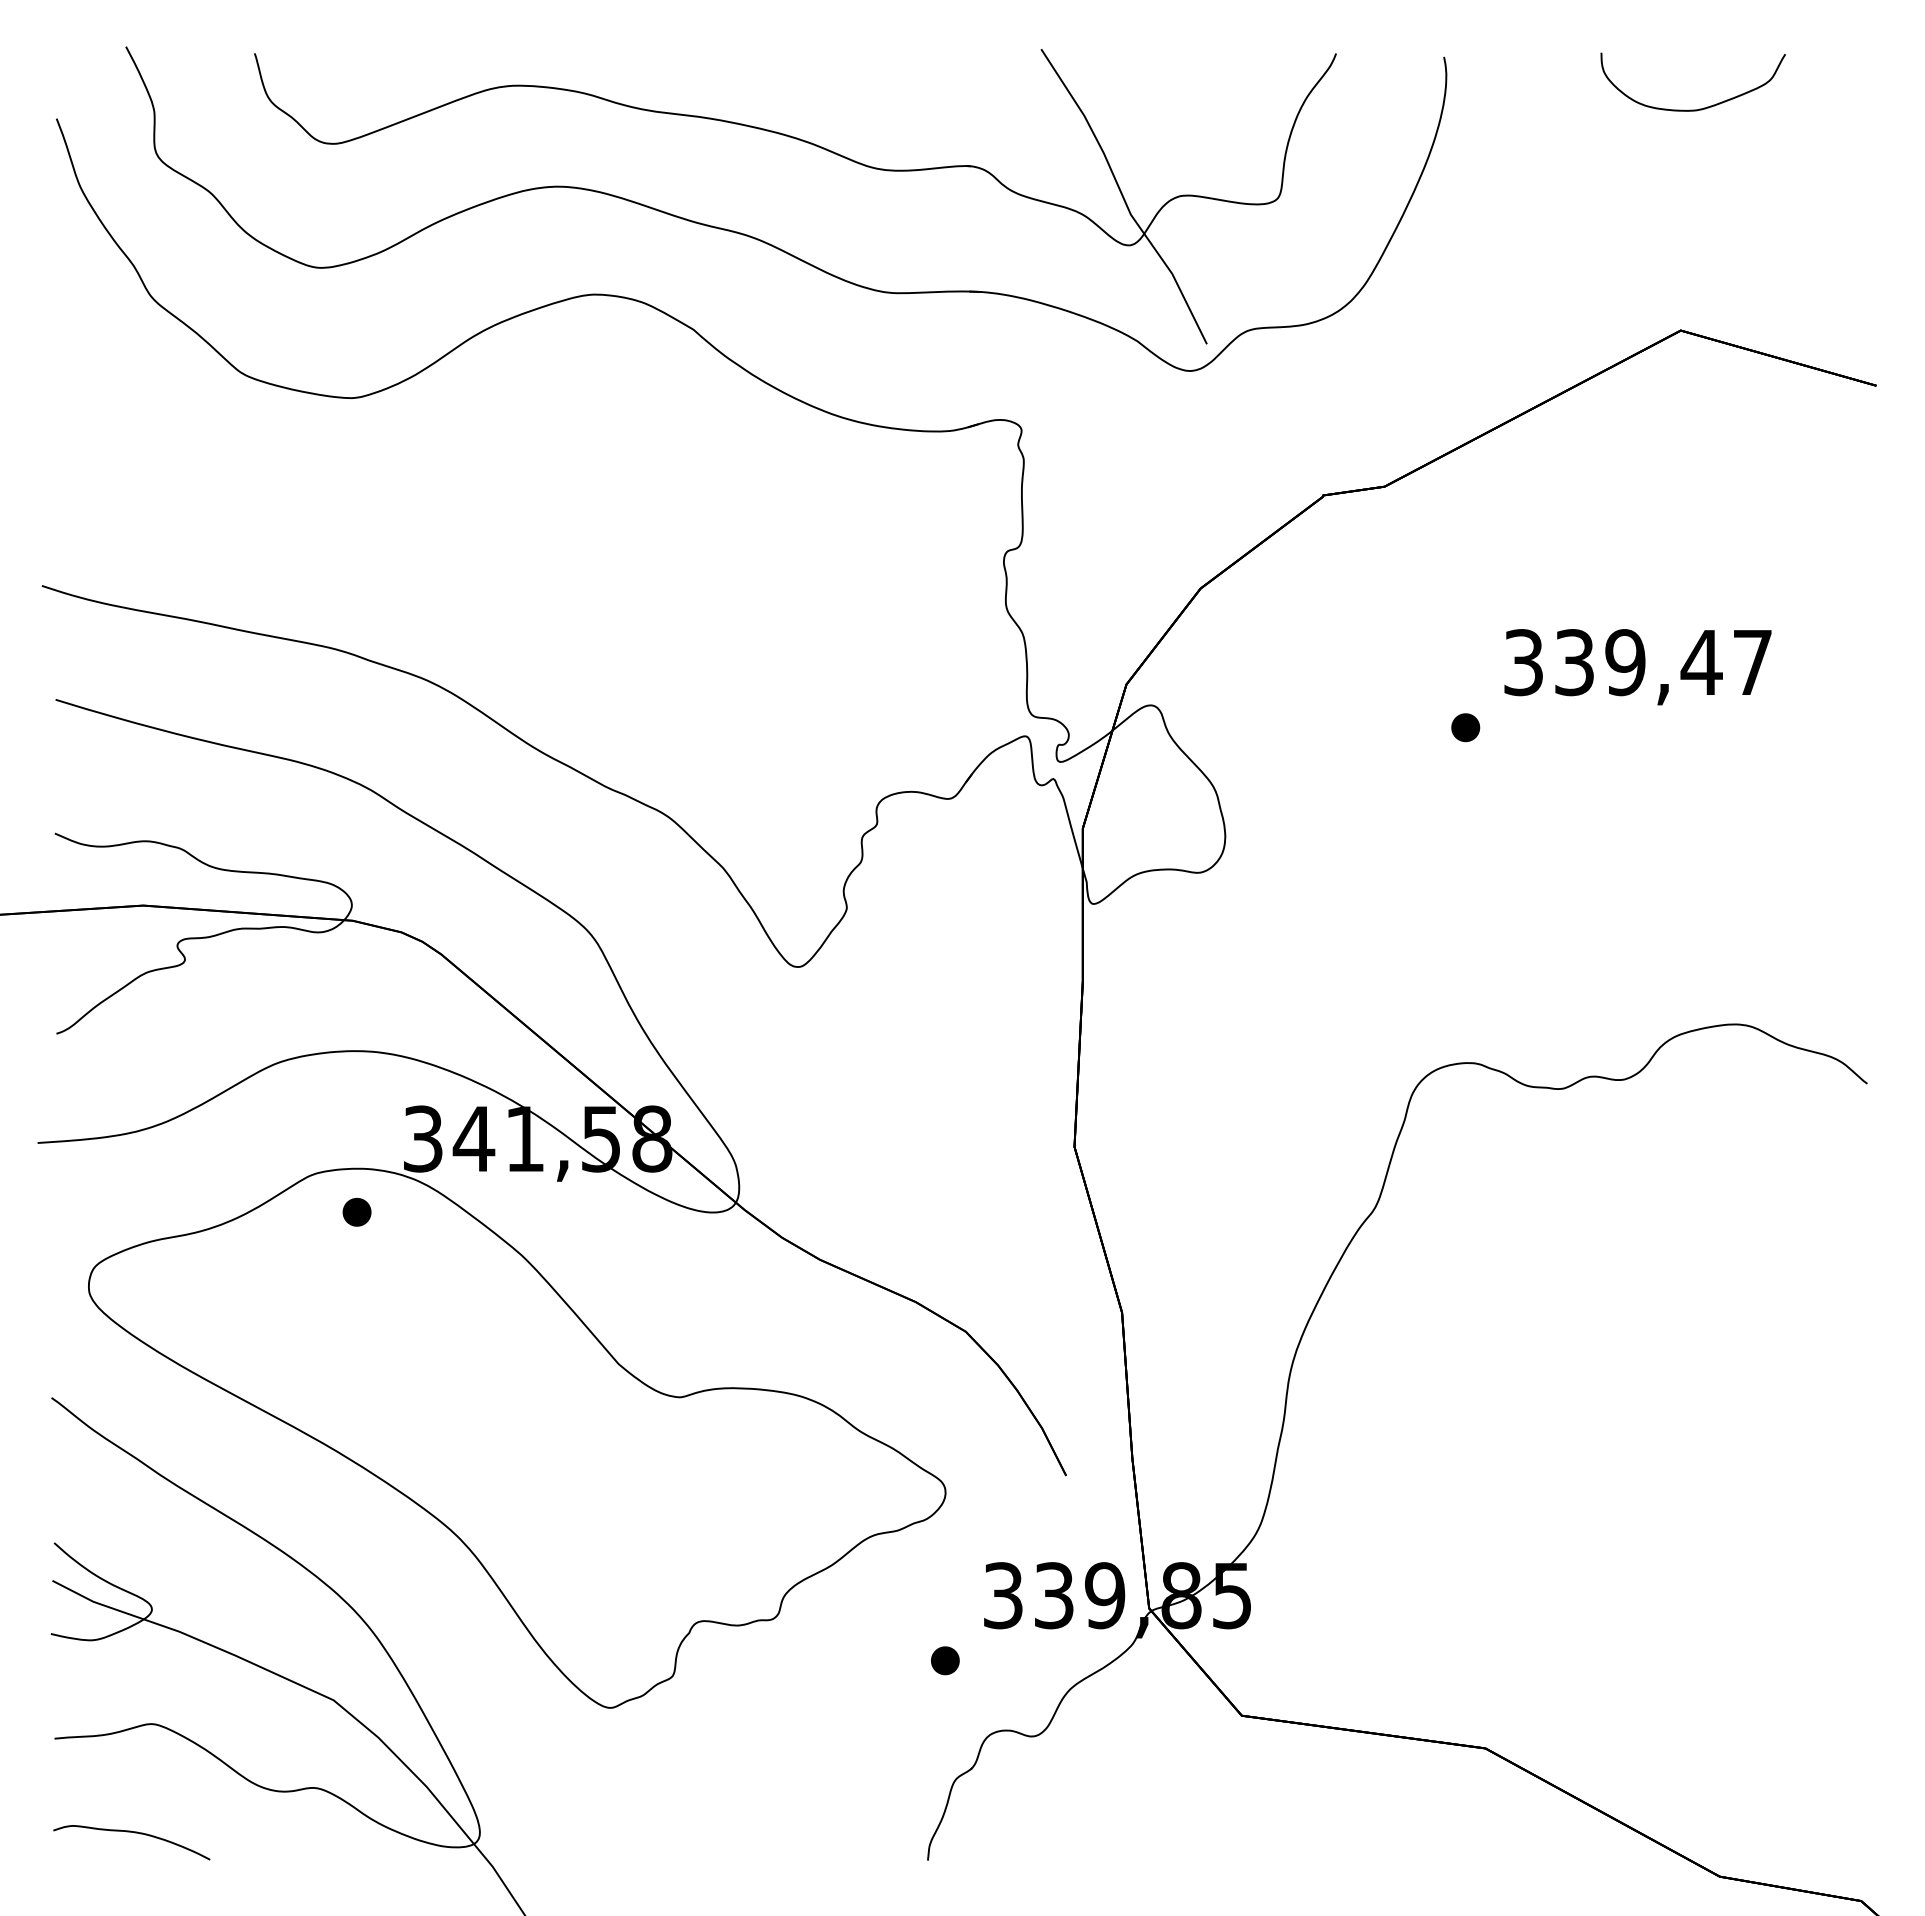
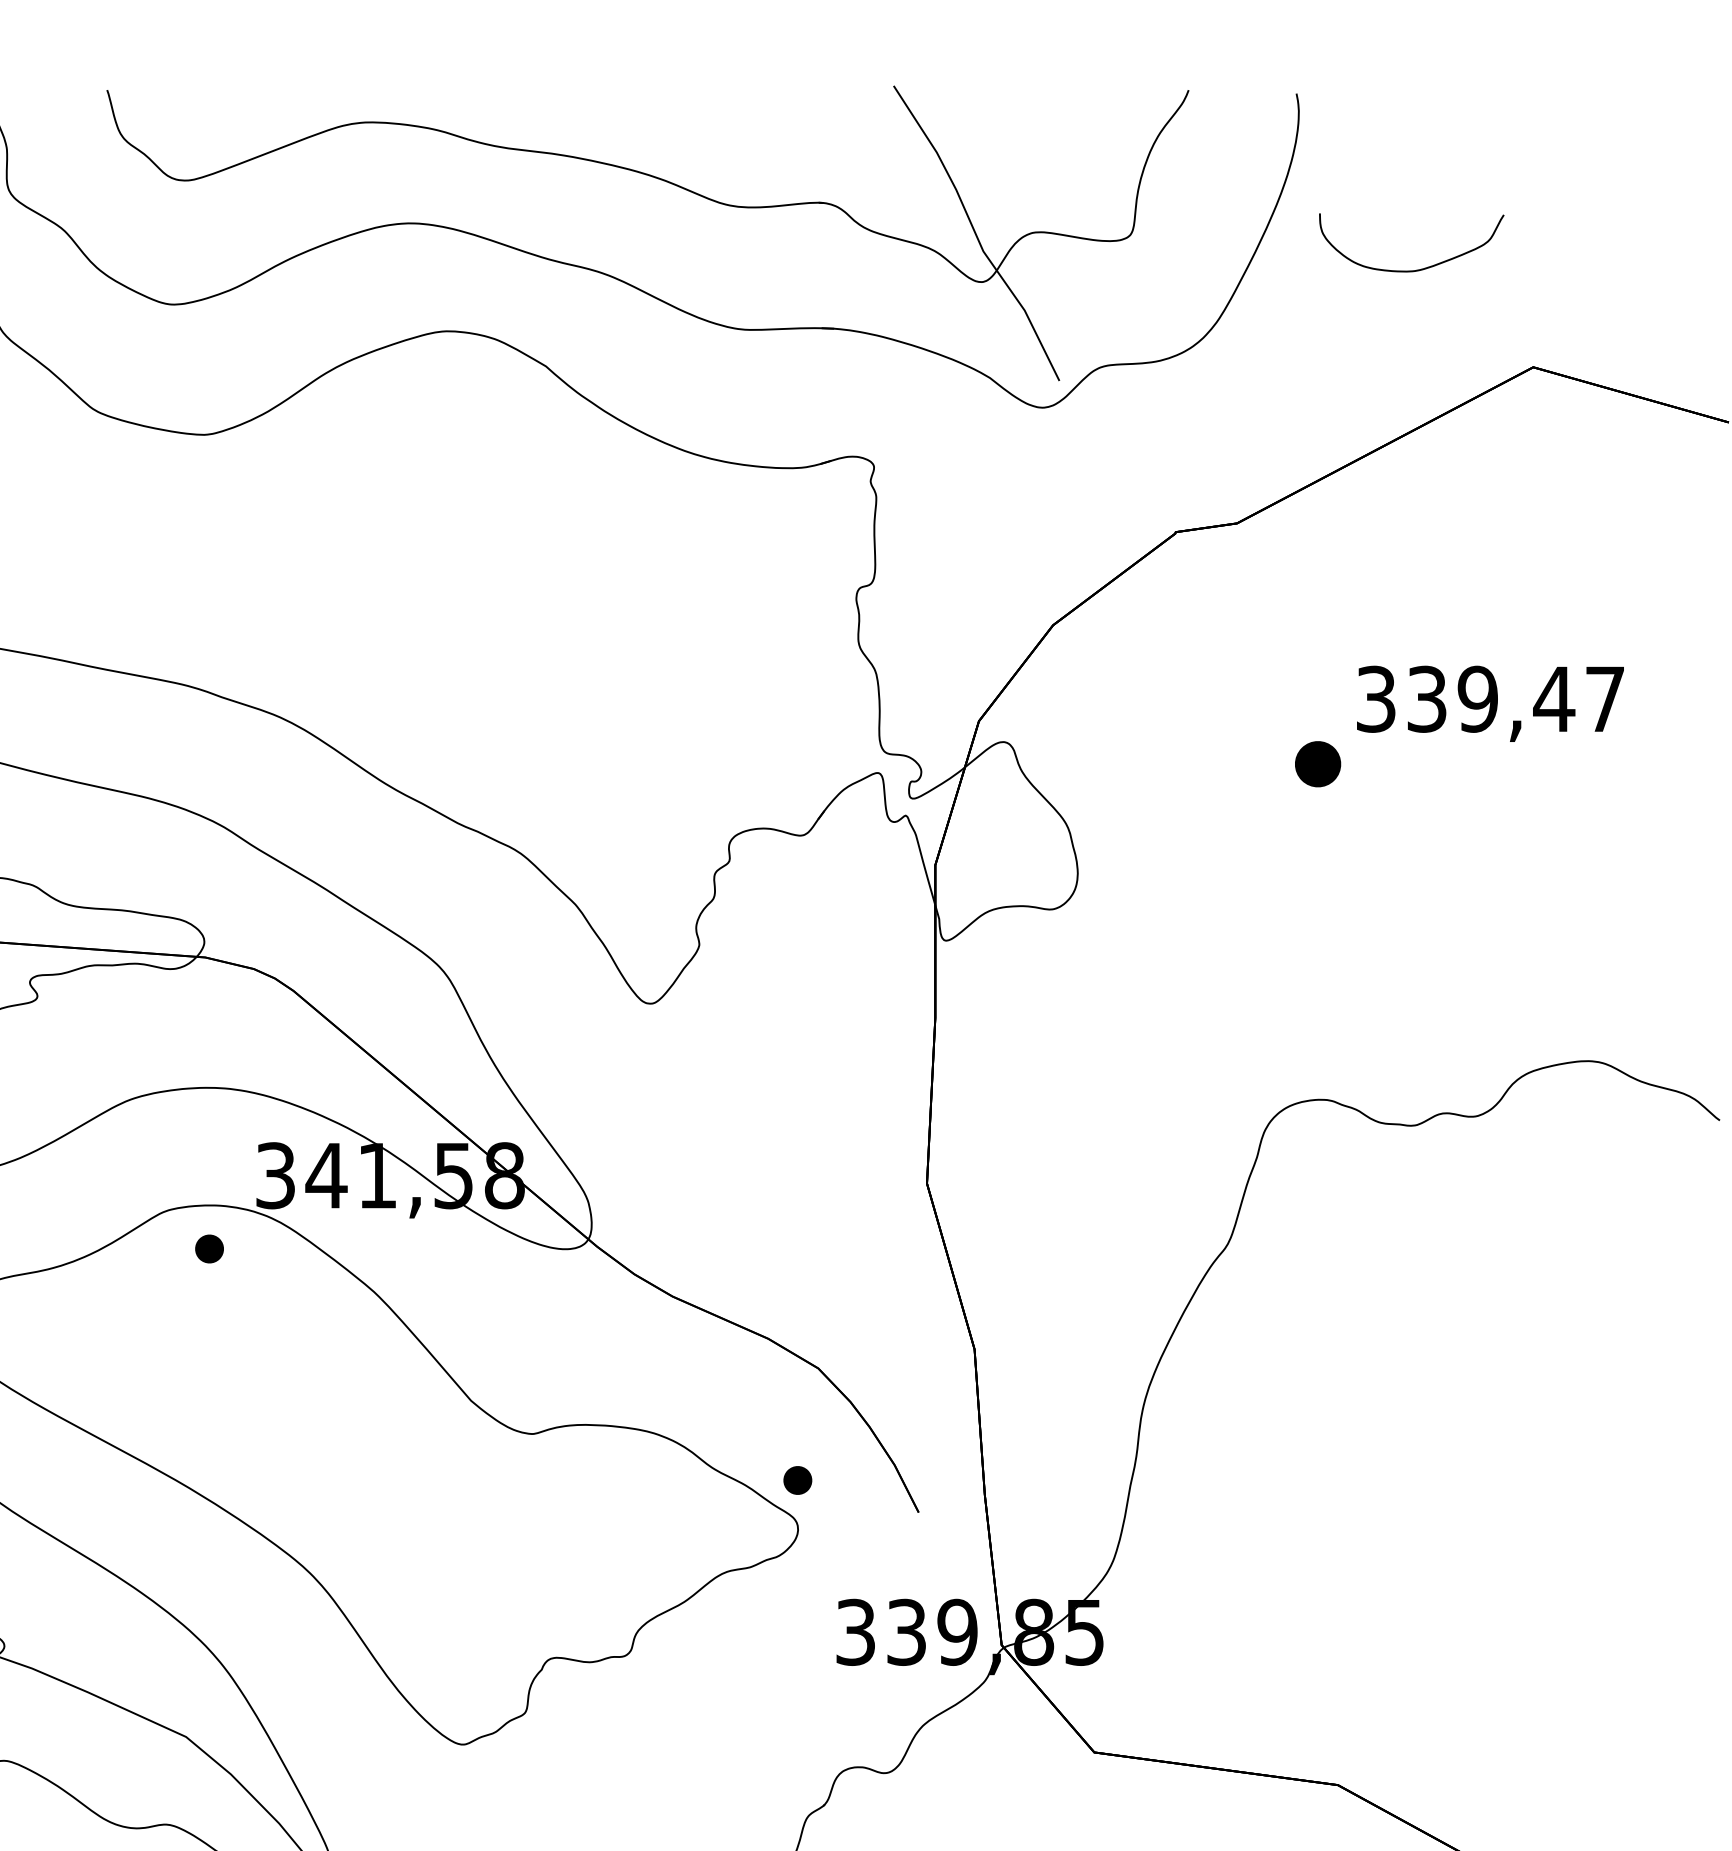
curve: (1699, 108) -> (1417, 269), moved
part: (1465, 727) -> (1317, 764), size x1.6
part: (945, 1660) -> (797, 1480), moved

